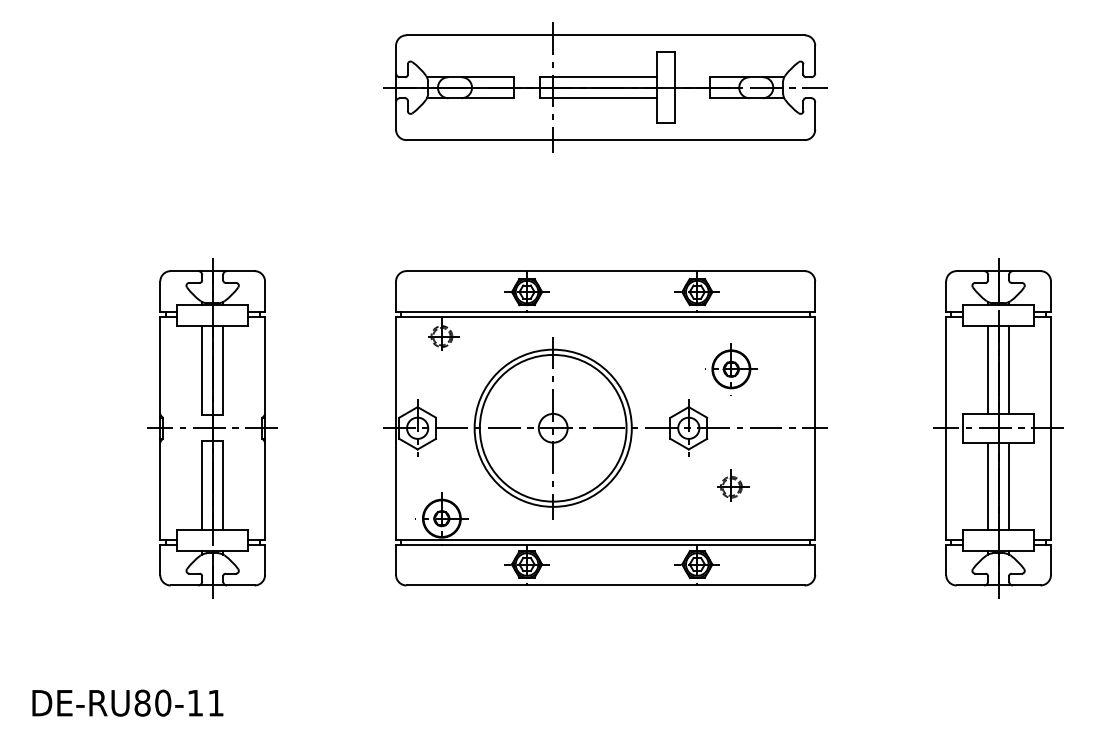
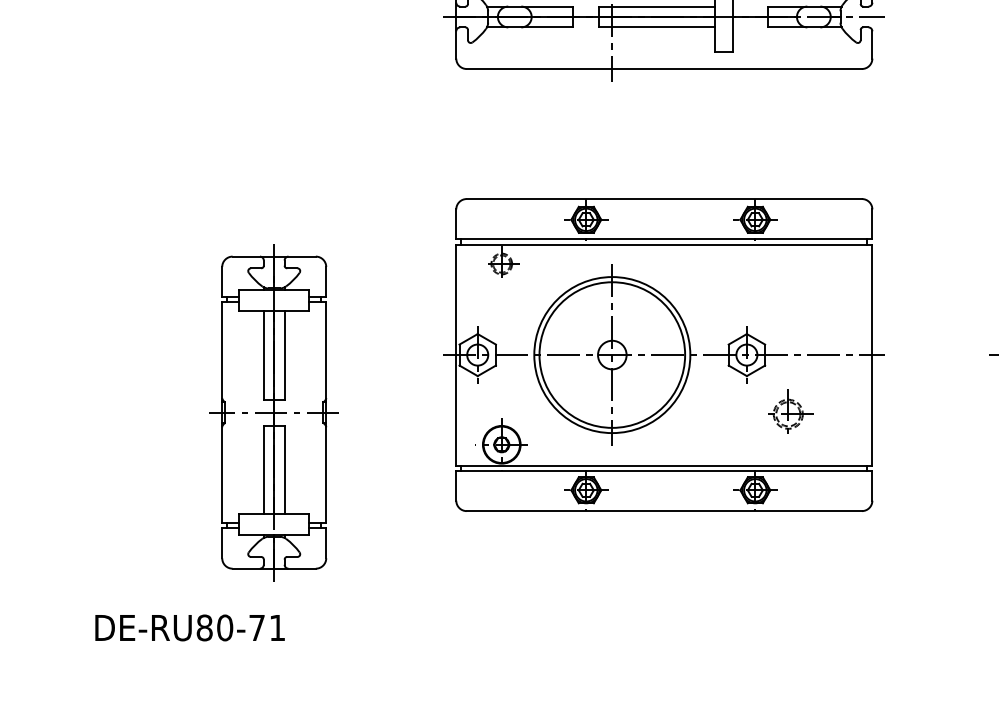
part: (731, 369) -> (789, 296), removed
part: (212, 428) -> (274, 412), moved
part: (733, 485) -> (791, 411), size x1.4
text: (194, 703) -> (256, 628), DE-RU80-11 -> DE-RU80-71

